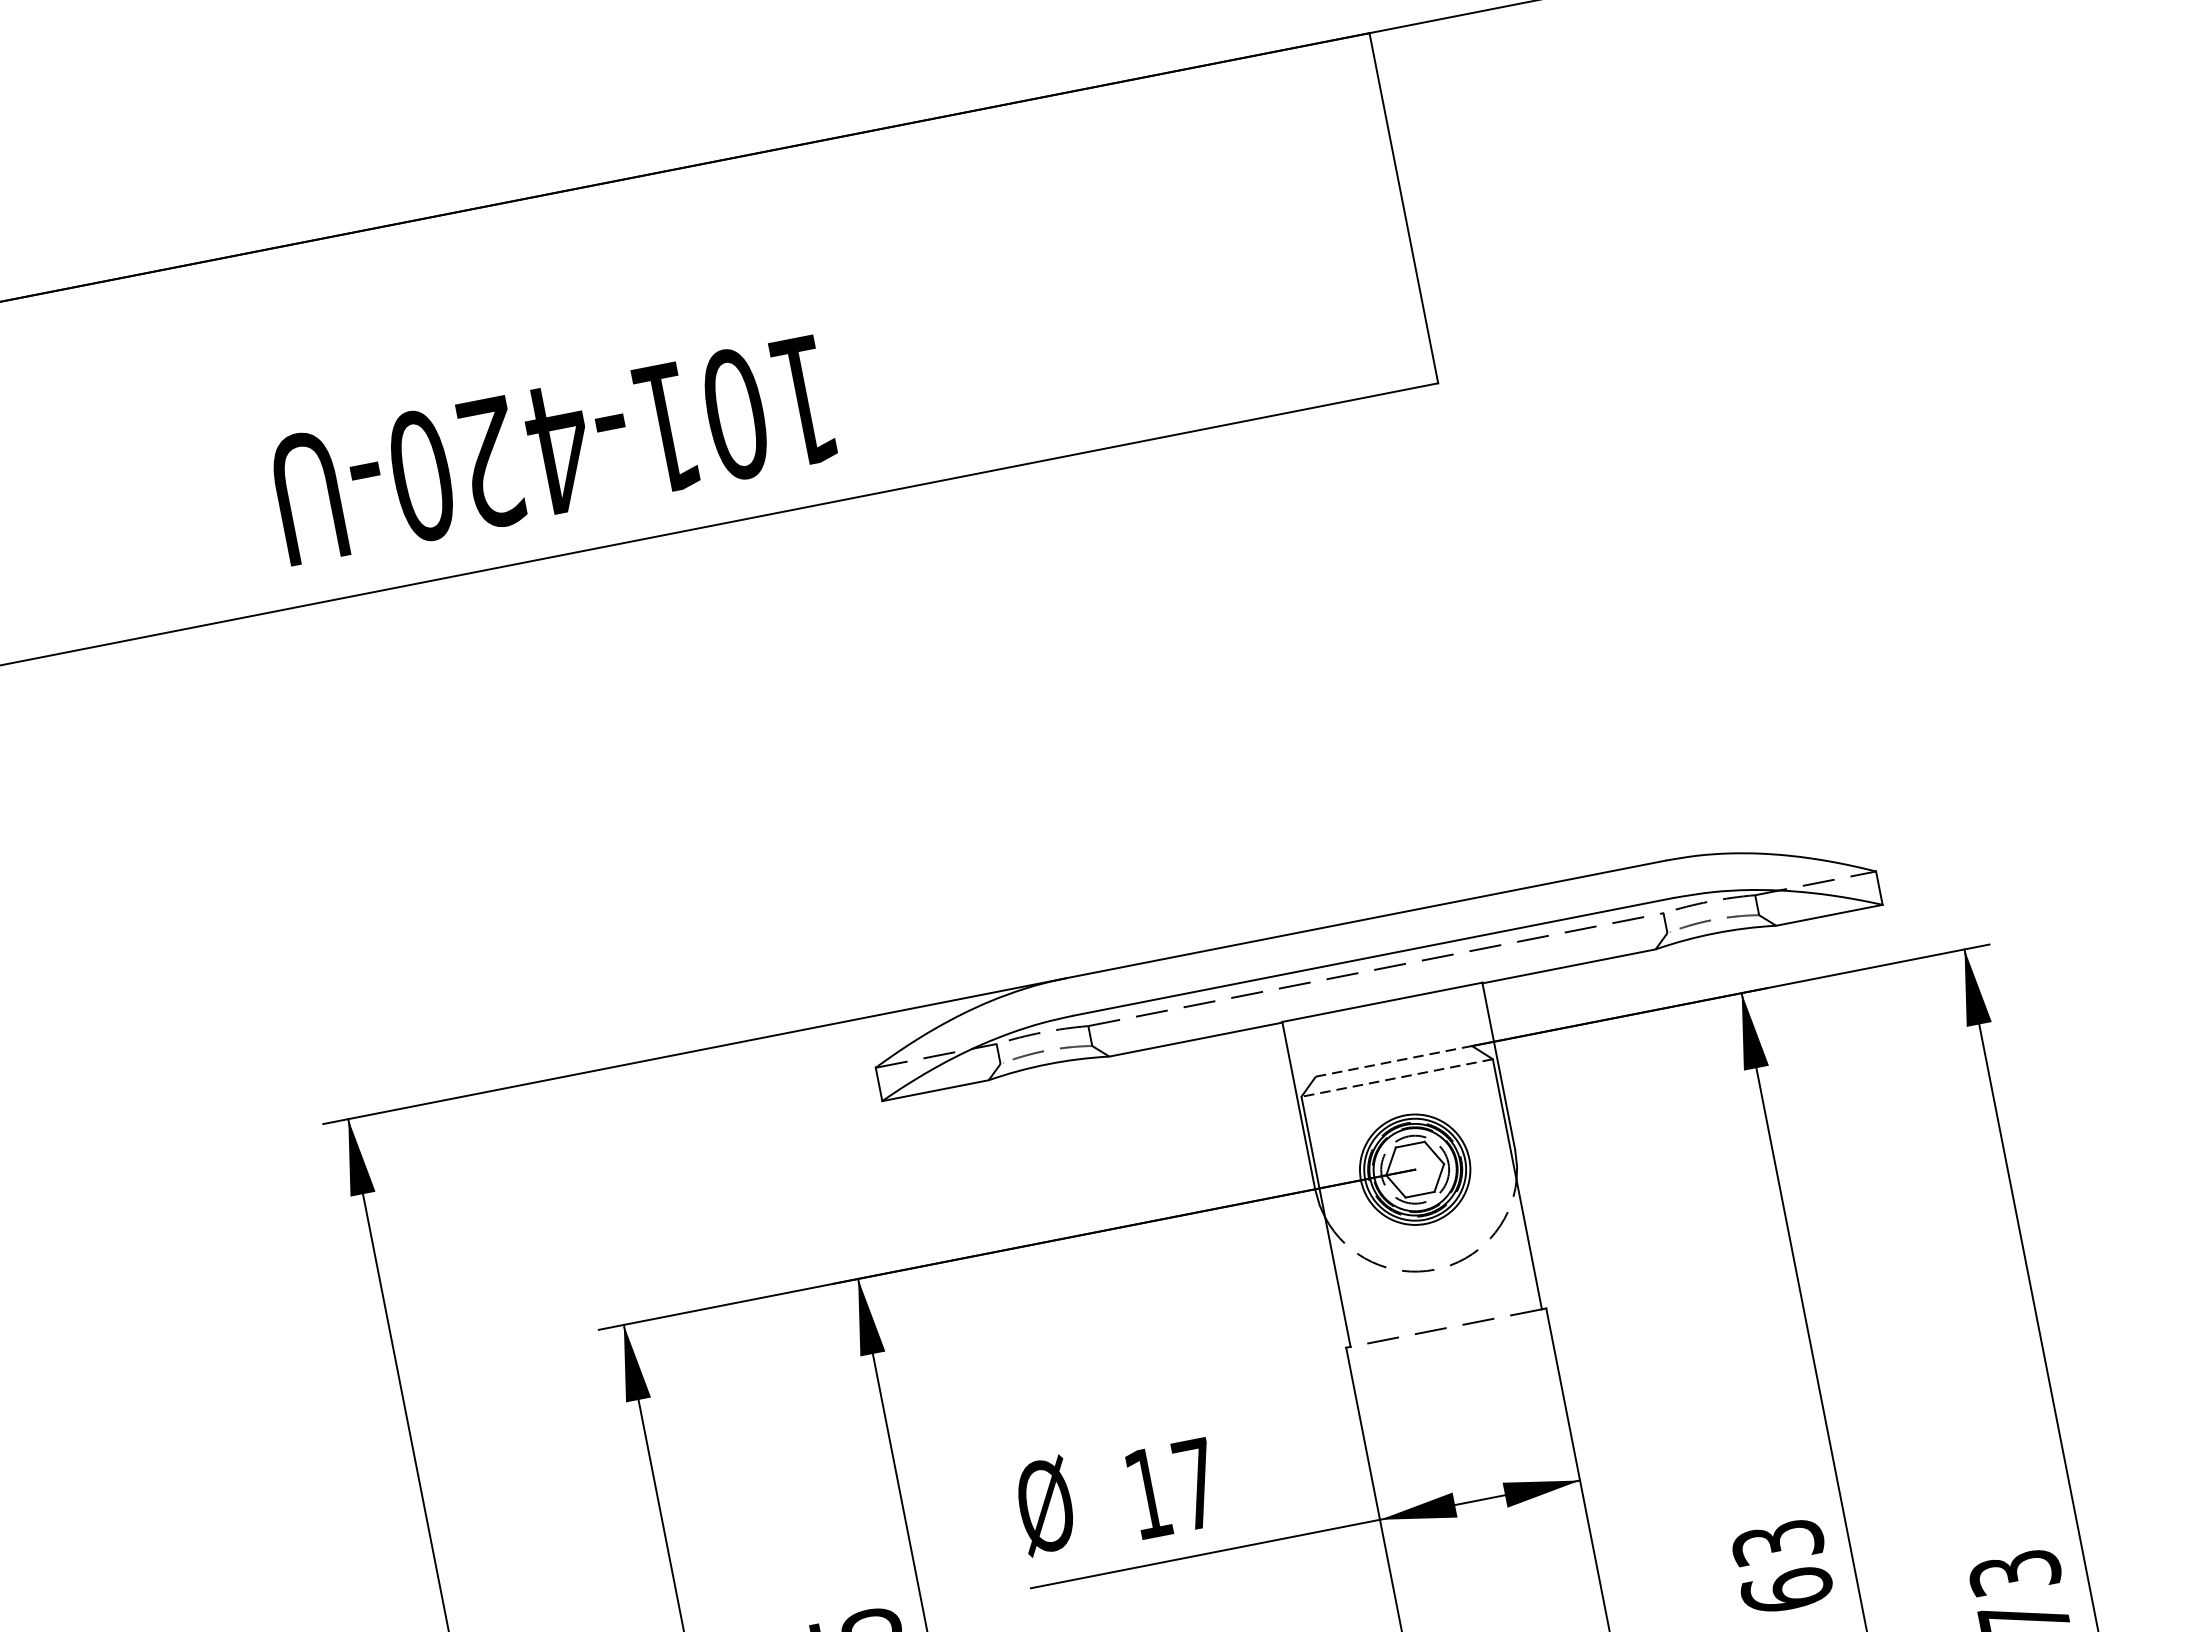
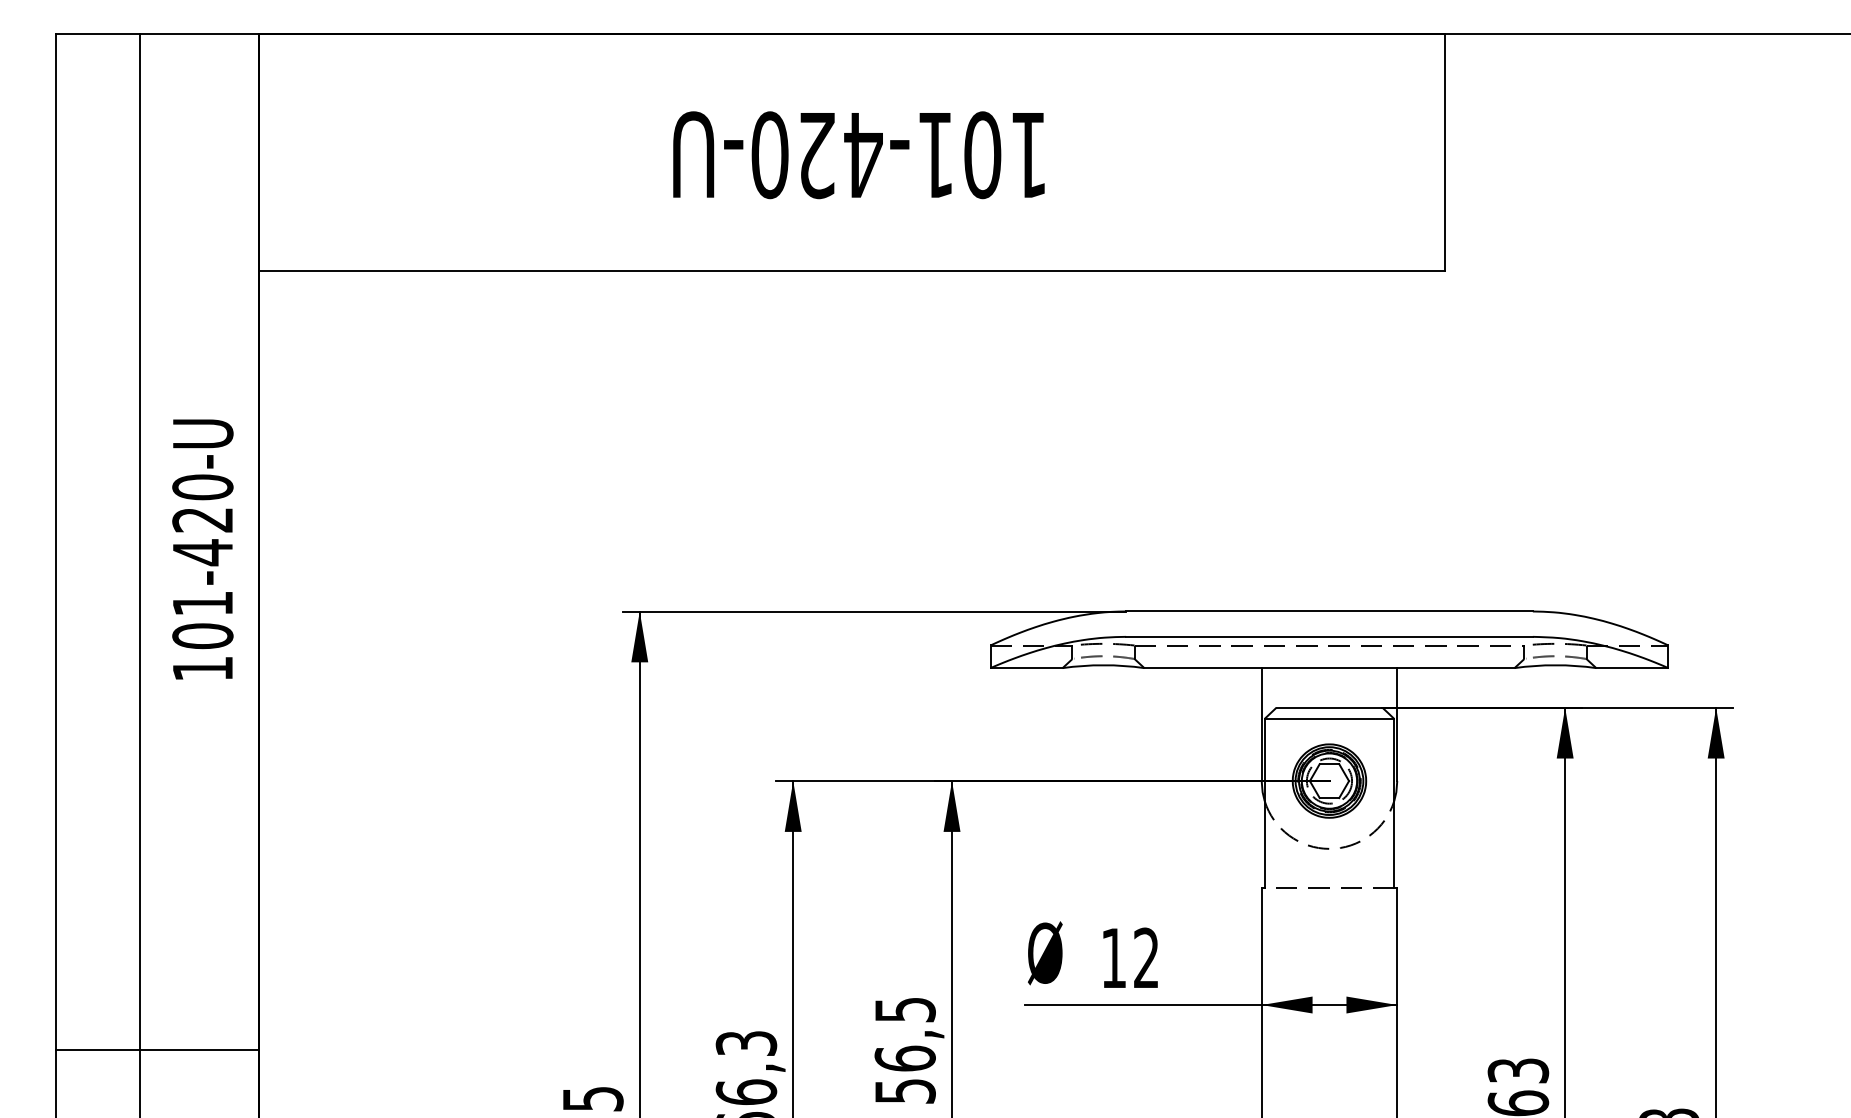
text: (552, 450) -> (858, 155), moved
line: (1393, 1061) -> (1329, 707), dashed -> solid
line: (1397, 1077) -> (1329, 718), dashed -> solid
text: (1196, 1483) -> (1146, 957), 17 -> 12

